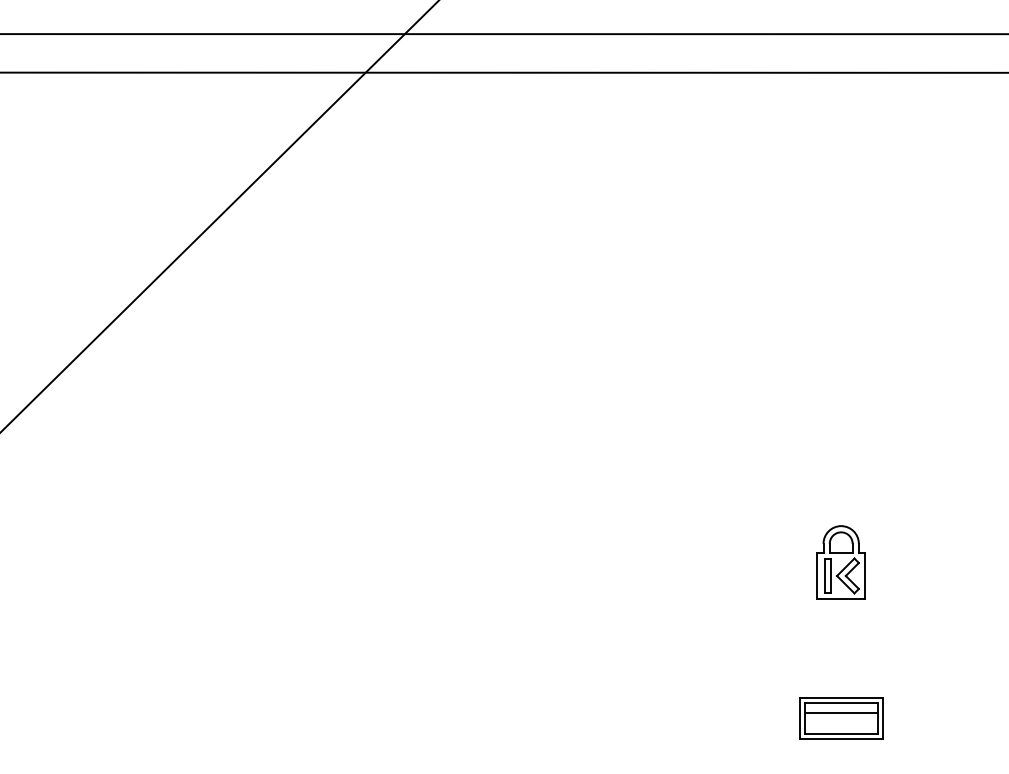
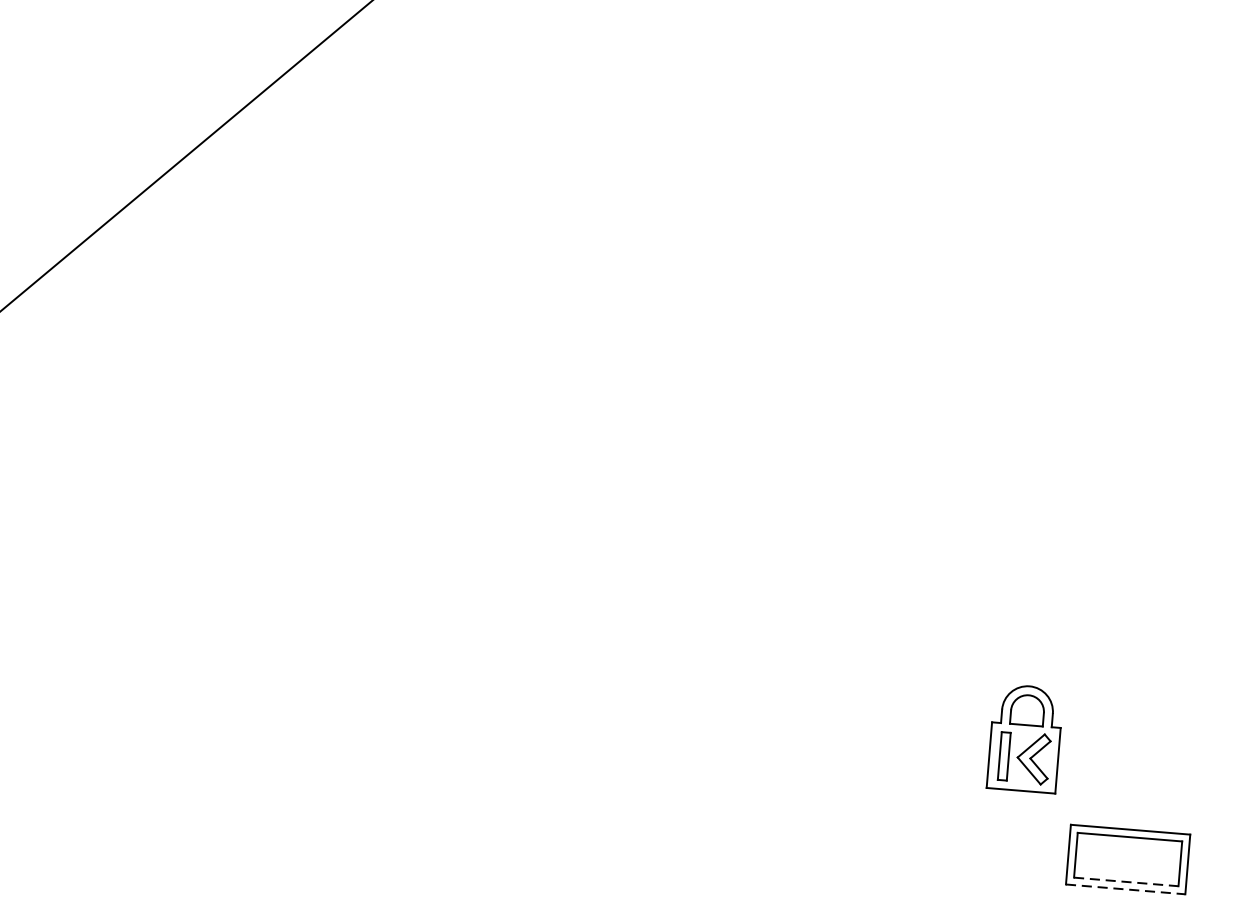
part: (840, 562) -> (1024, 738), moved
line: (840, 713) -> (1127, 852), removed
line: (841, 733) -> (1126, 881), solid -> dashed
line: (841, 739) -> (1126, 890), solid -> dashed

